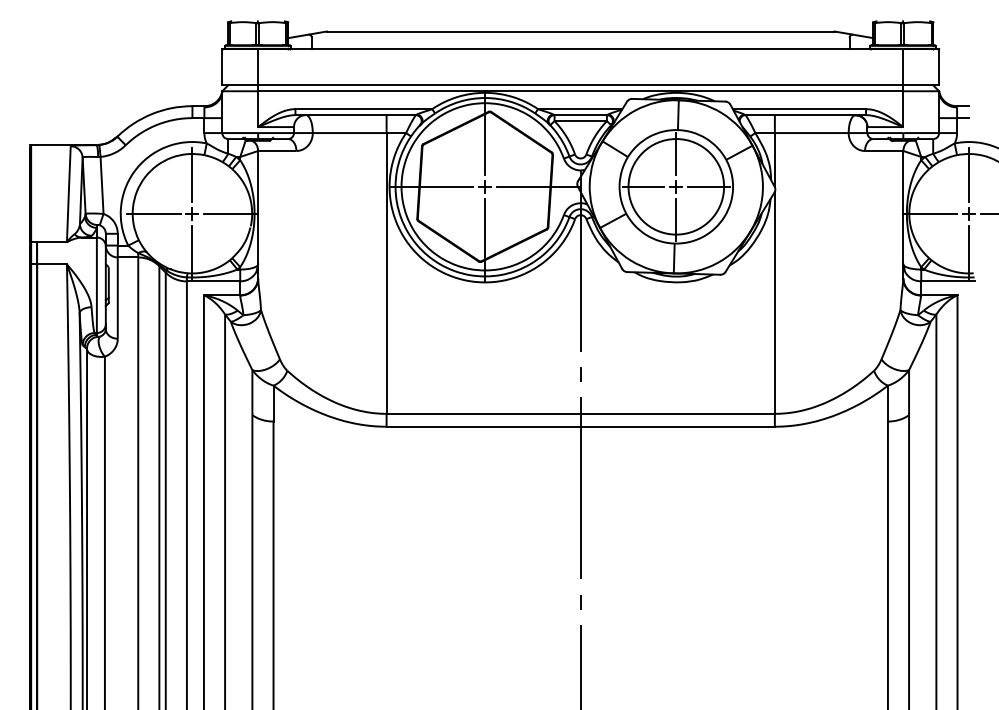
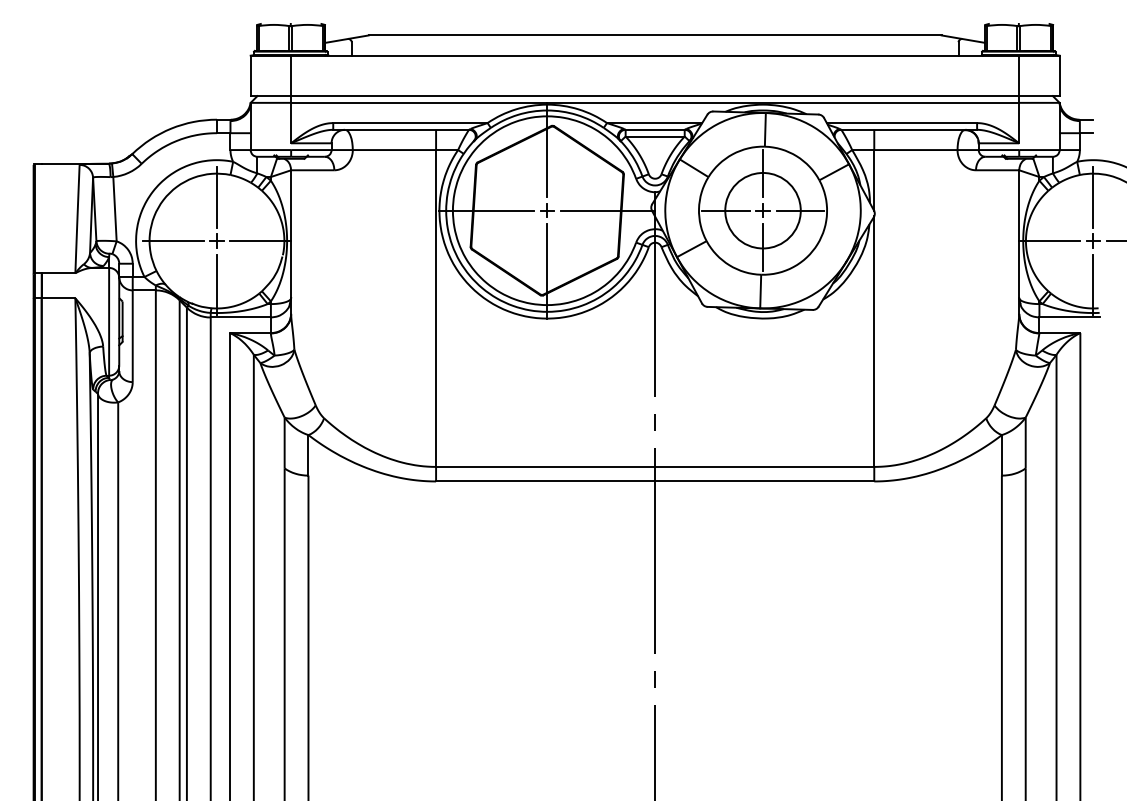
circle: (676, 186) -> (763, 210), size x0.7

